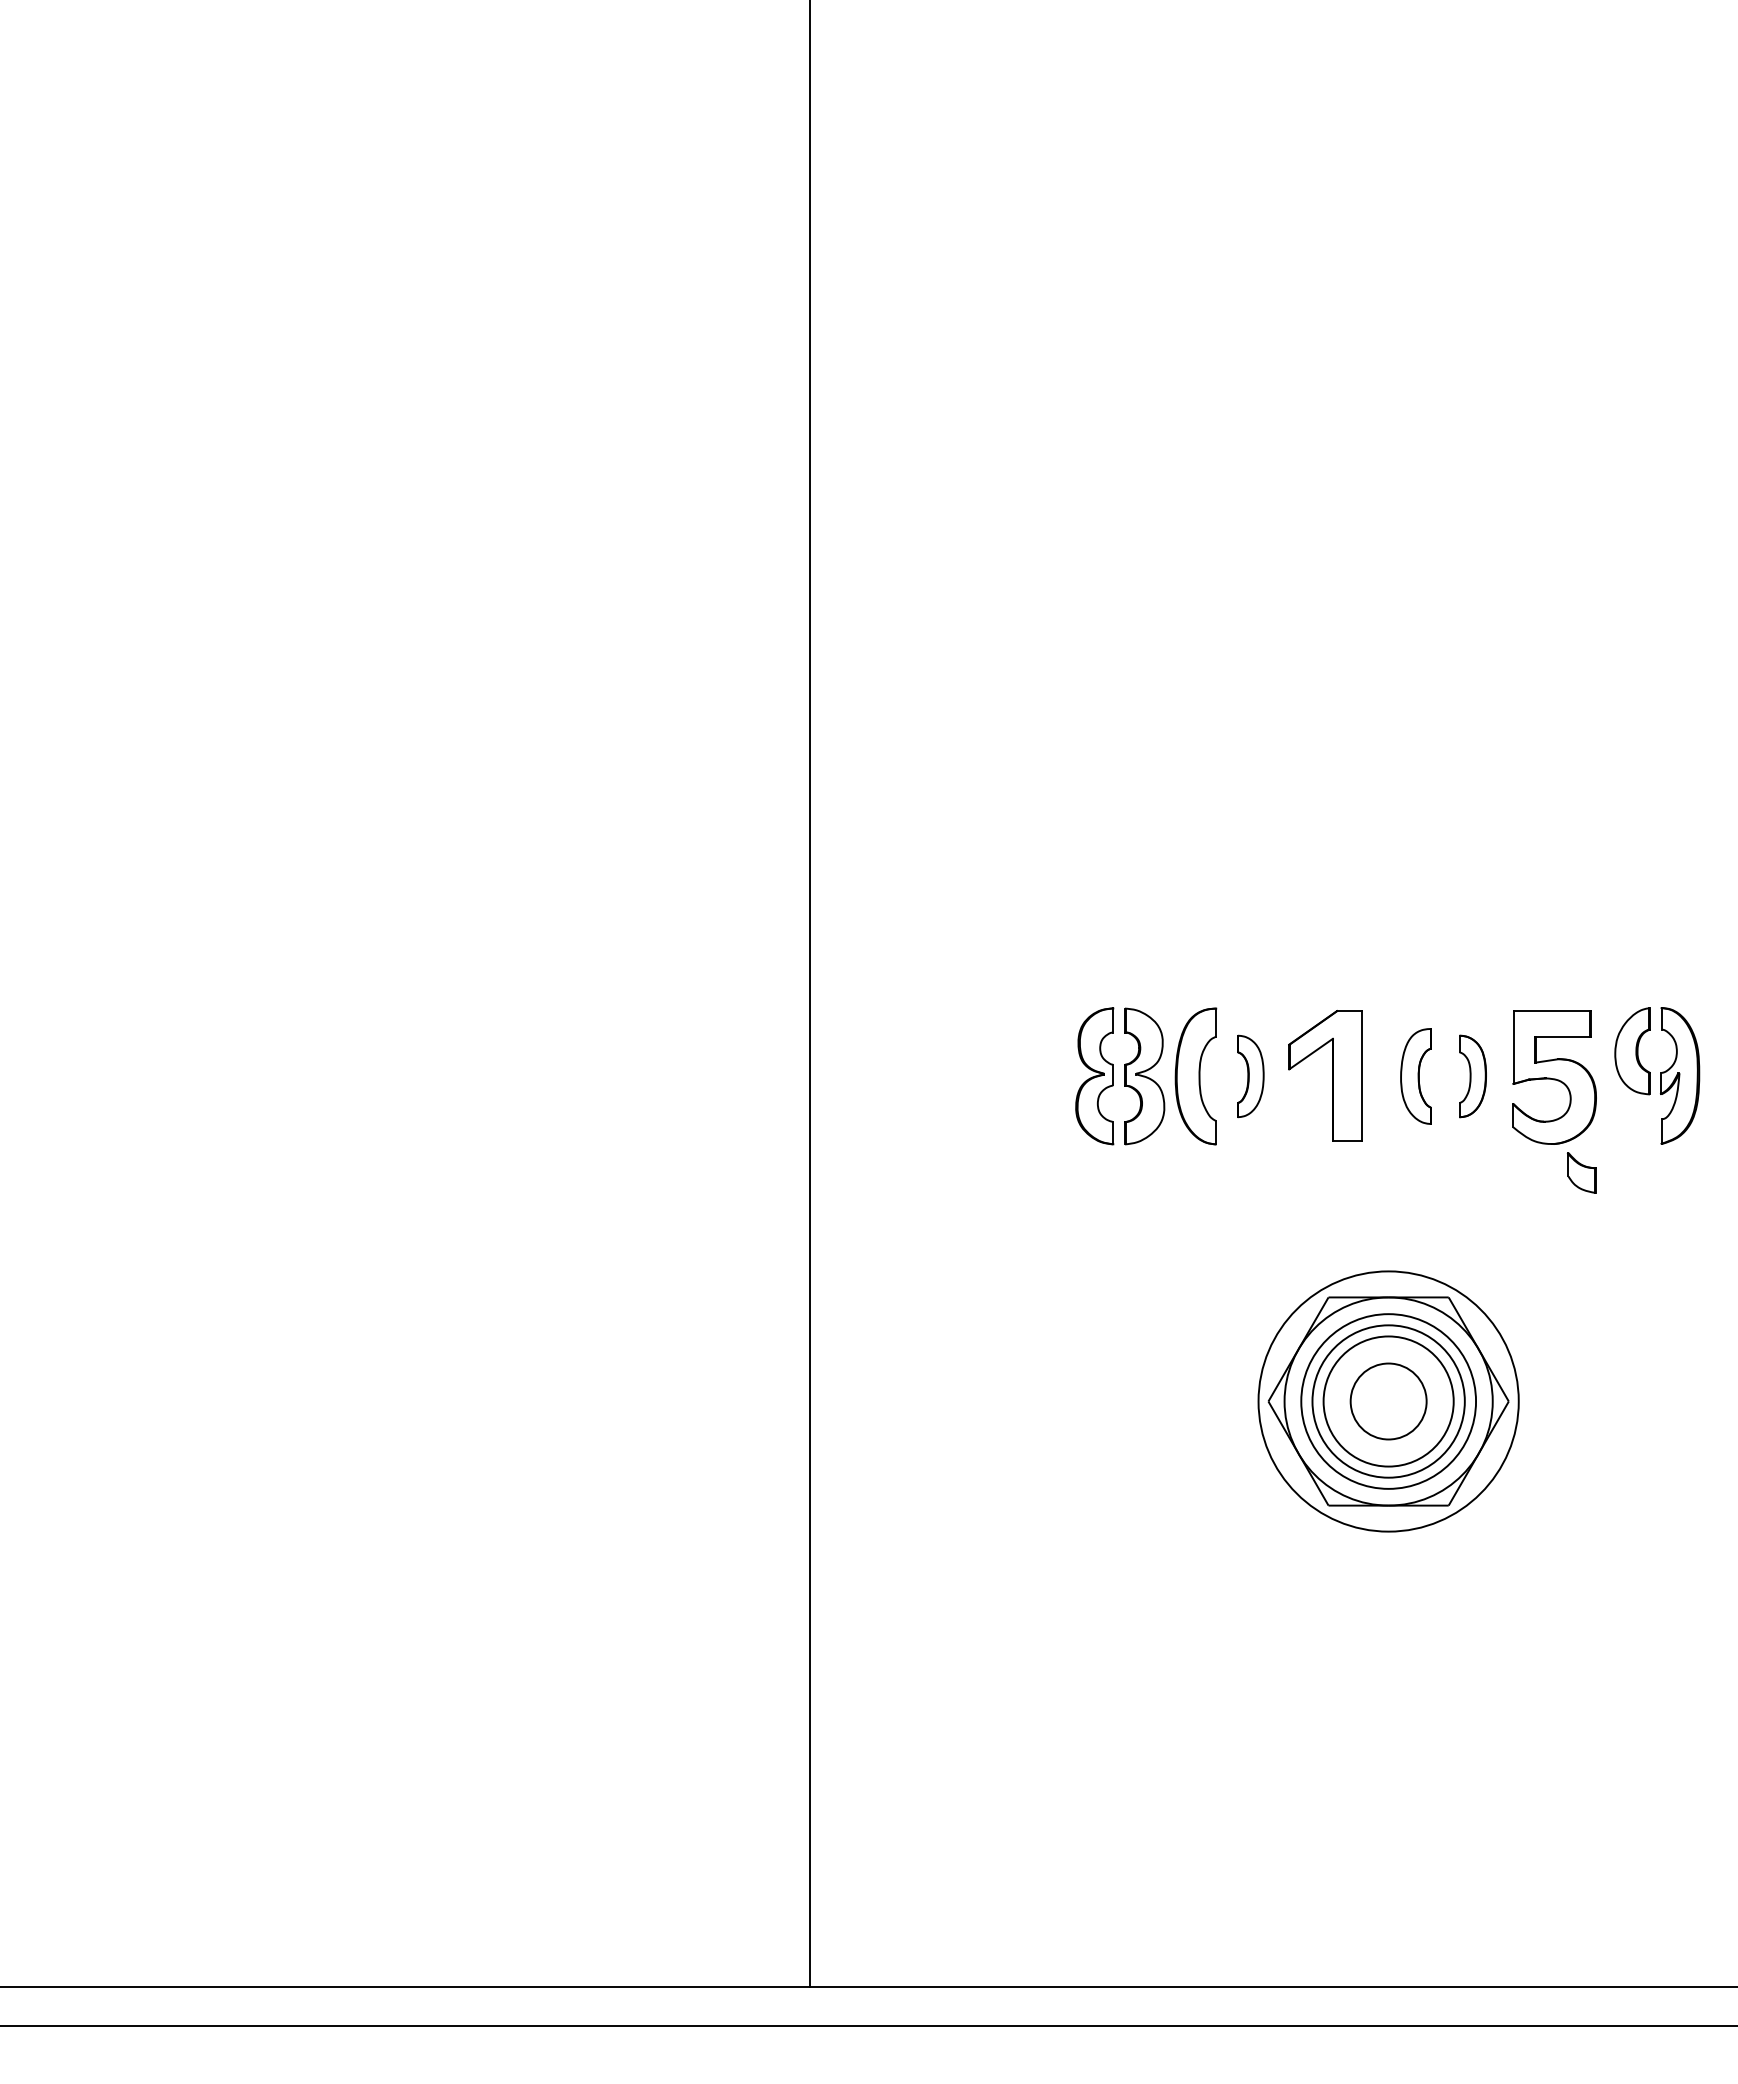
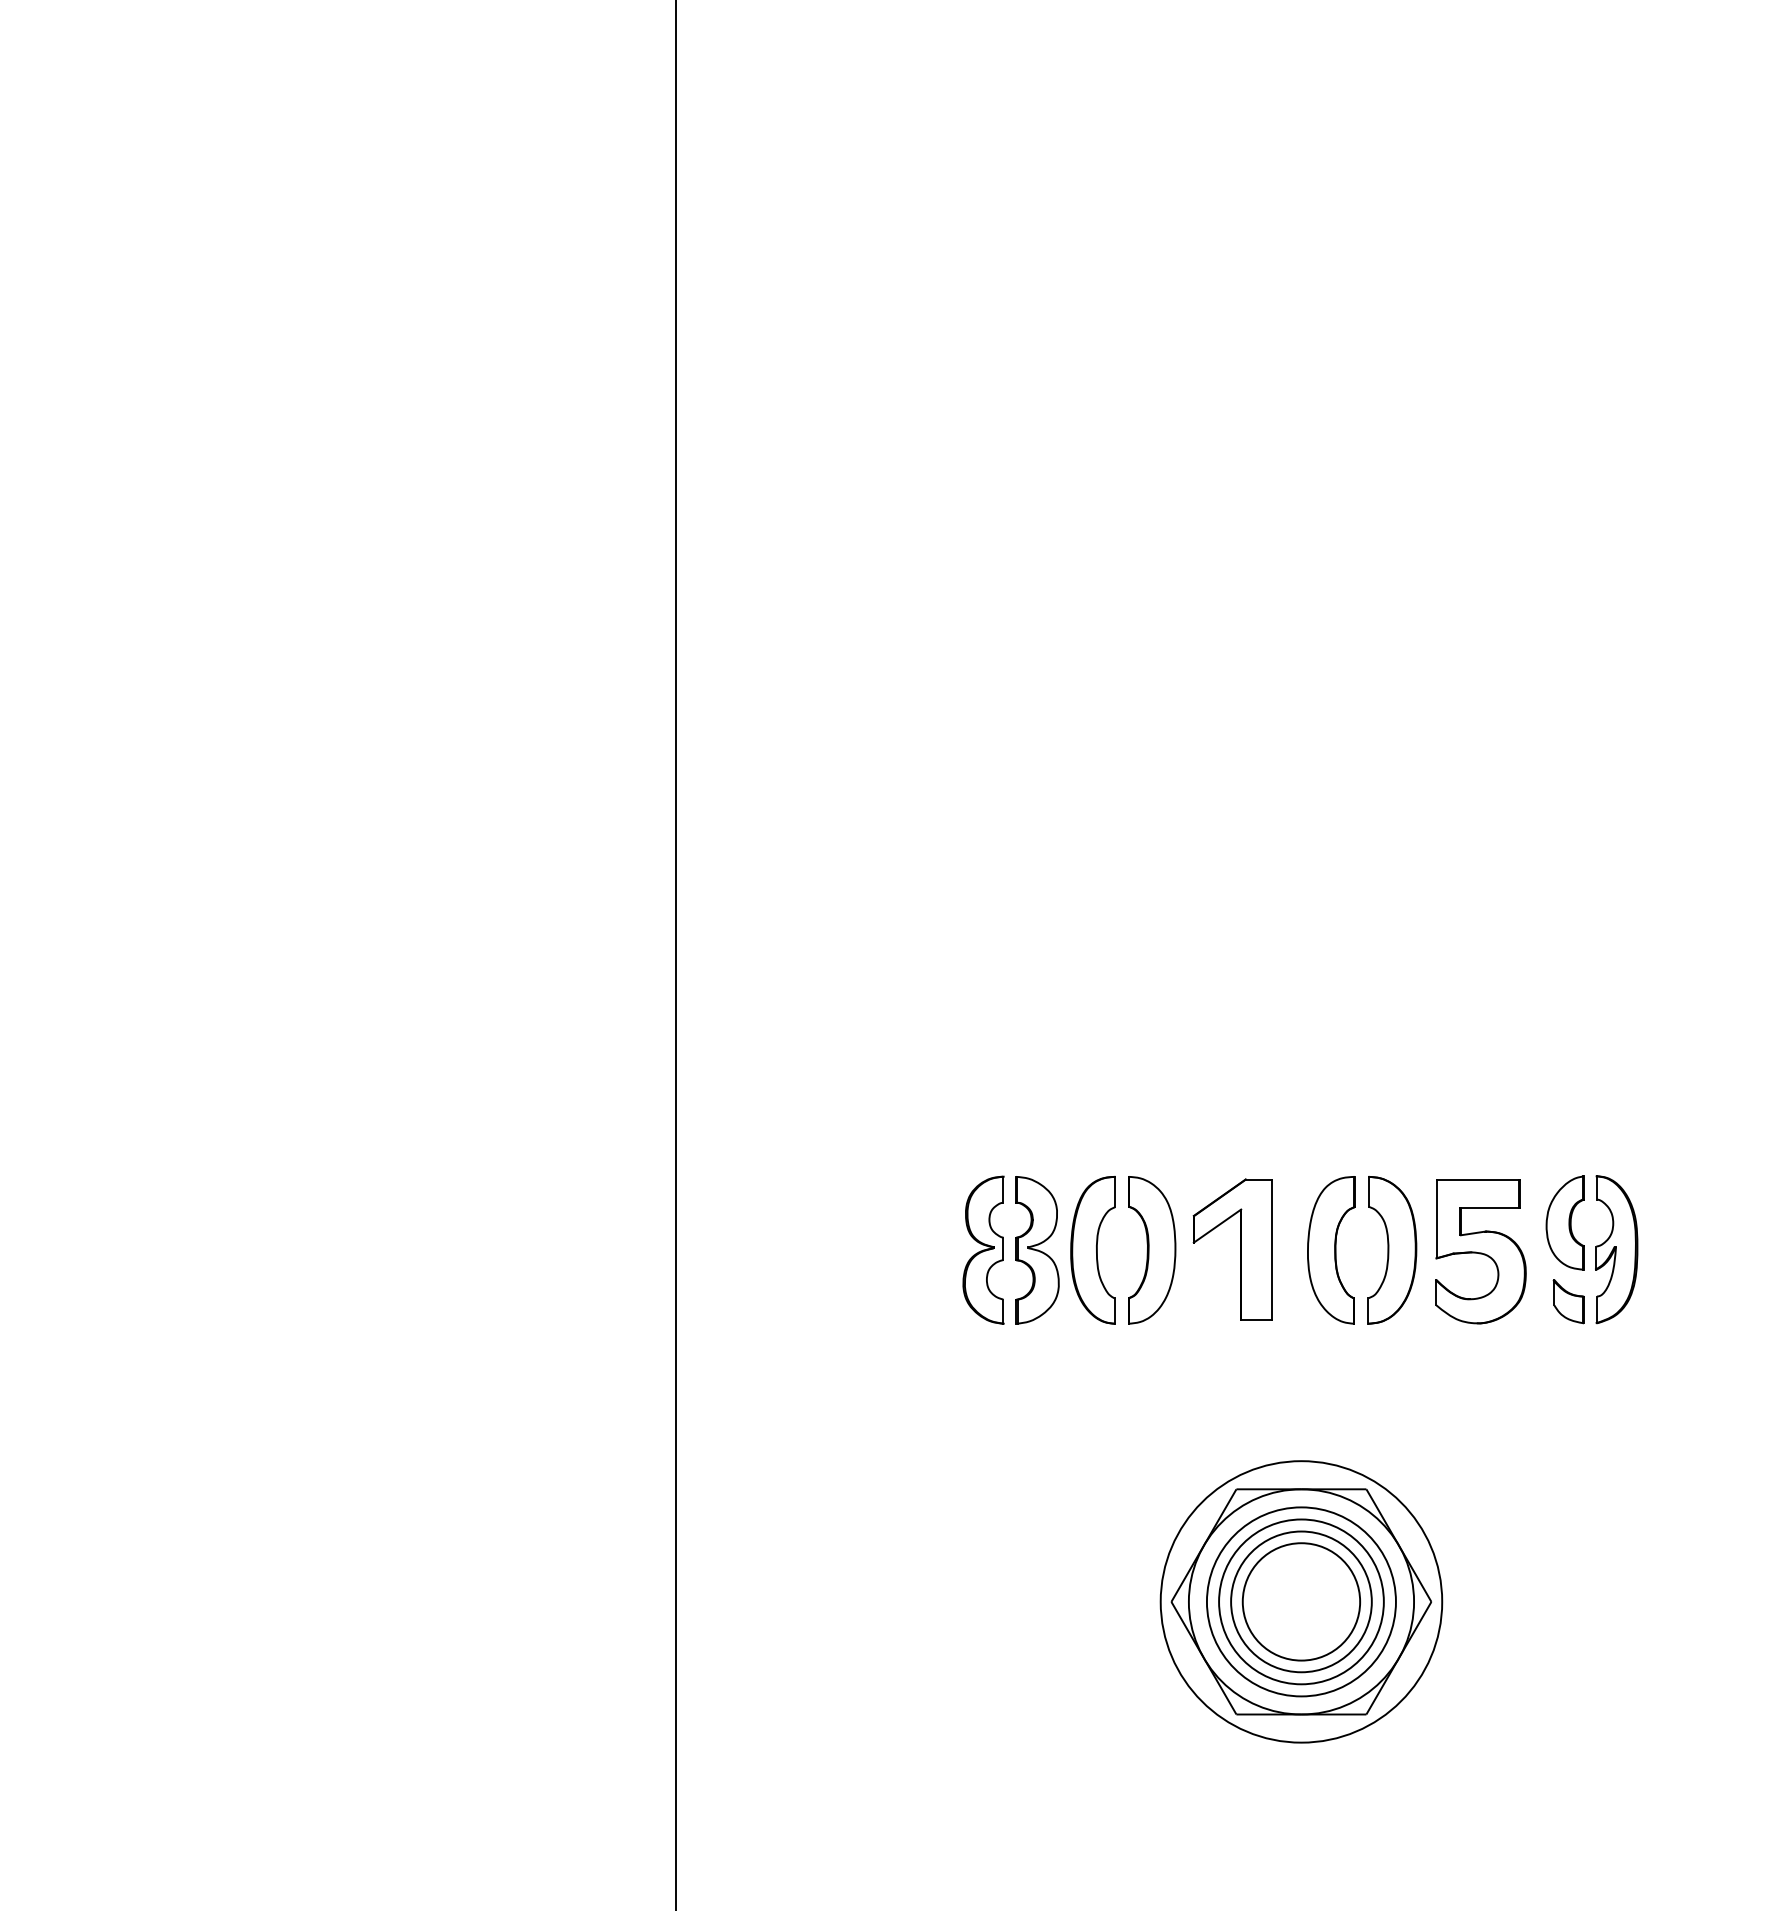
part: (1250, 1076) -> (1152, 1250), size x1.67
part: (1415, 1076) -> (1330, 1250), size x1.43
part: (1472, 1076) -> (1392, 1250), size x1.67
part: (1581, 1172) -> (1568, 1301), moved
circle: (1388, 1401) -> (1301, 1601), size x1.43

